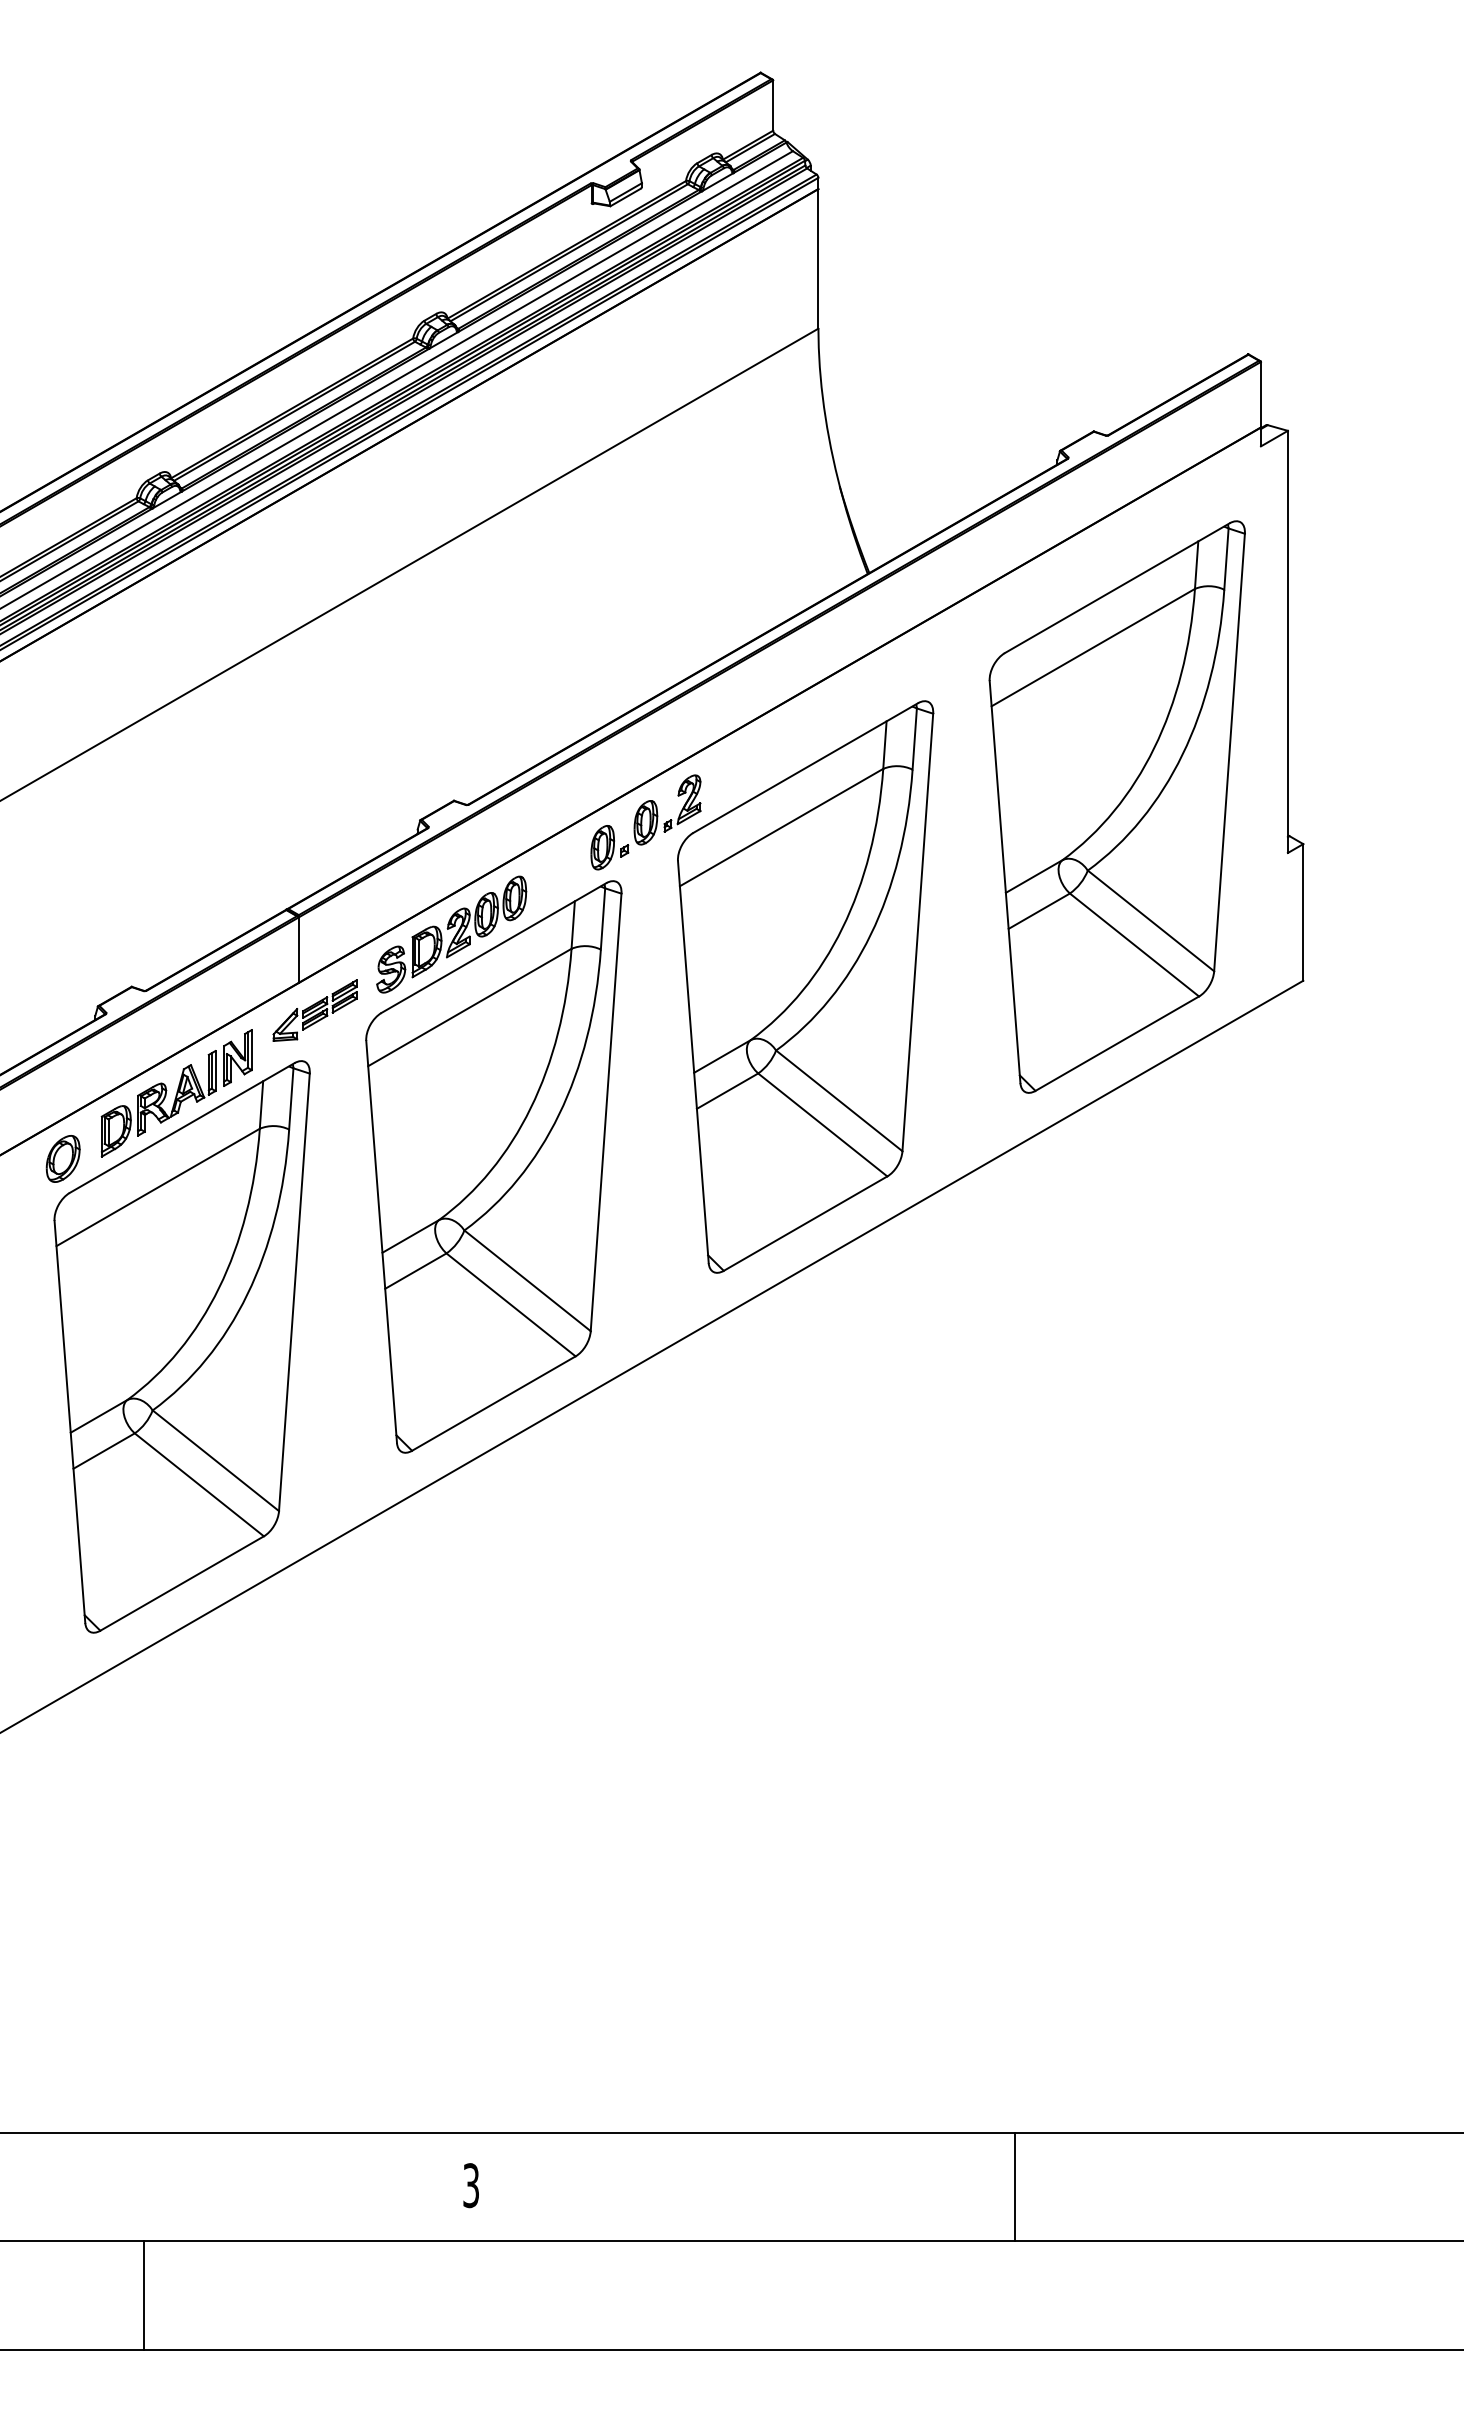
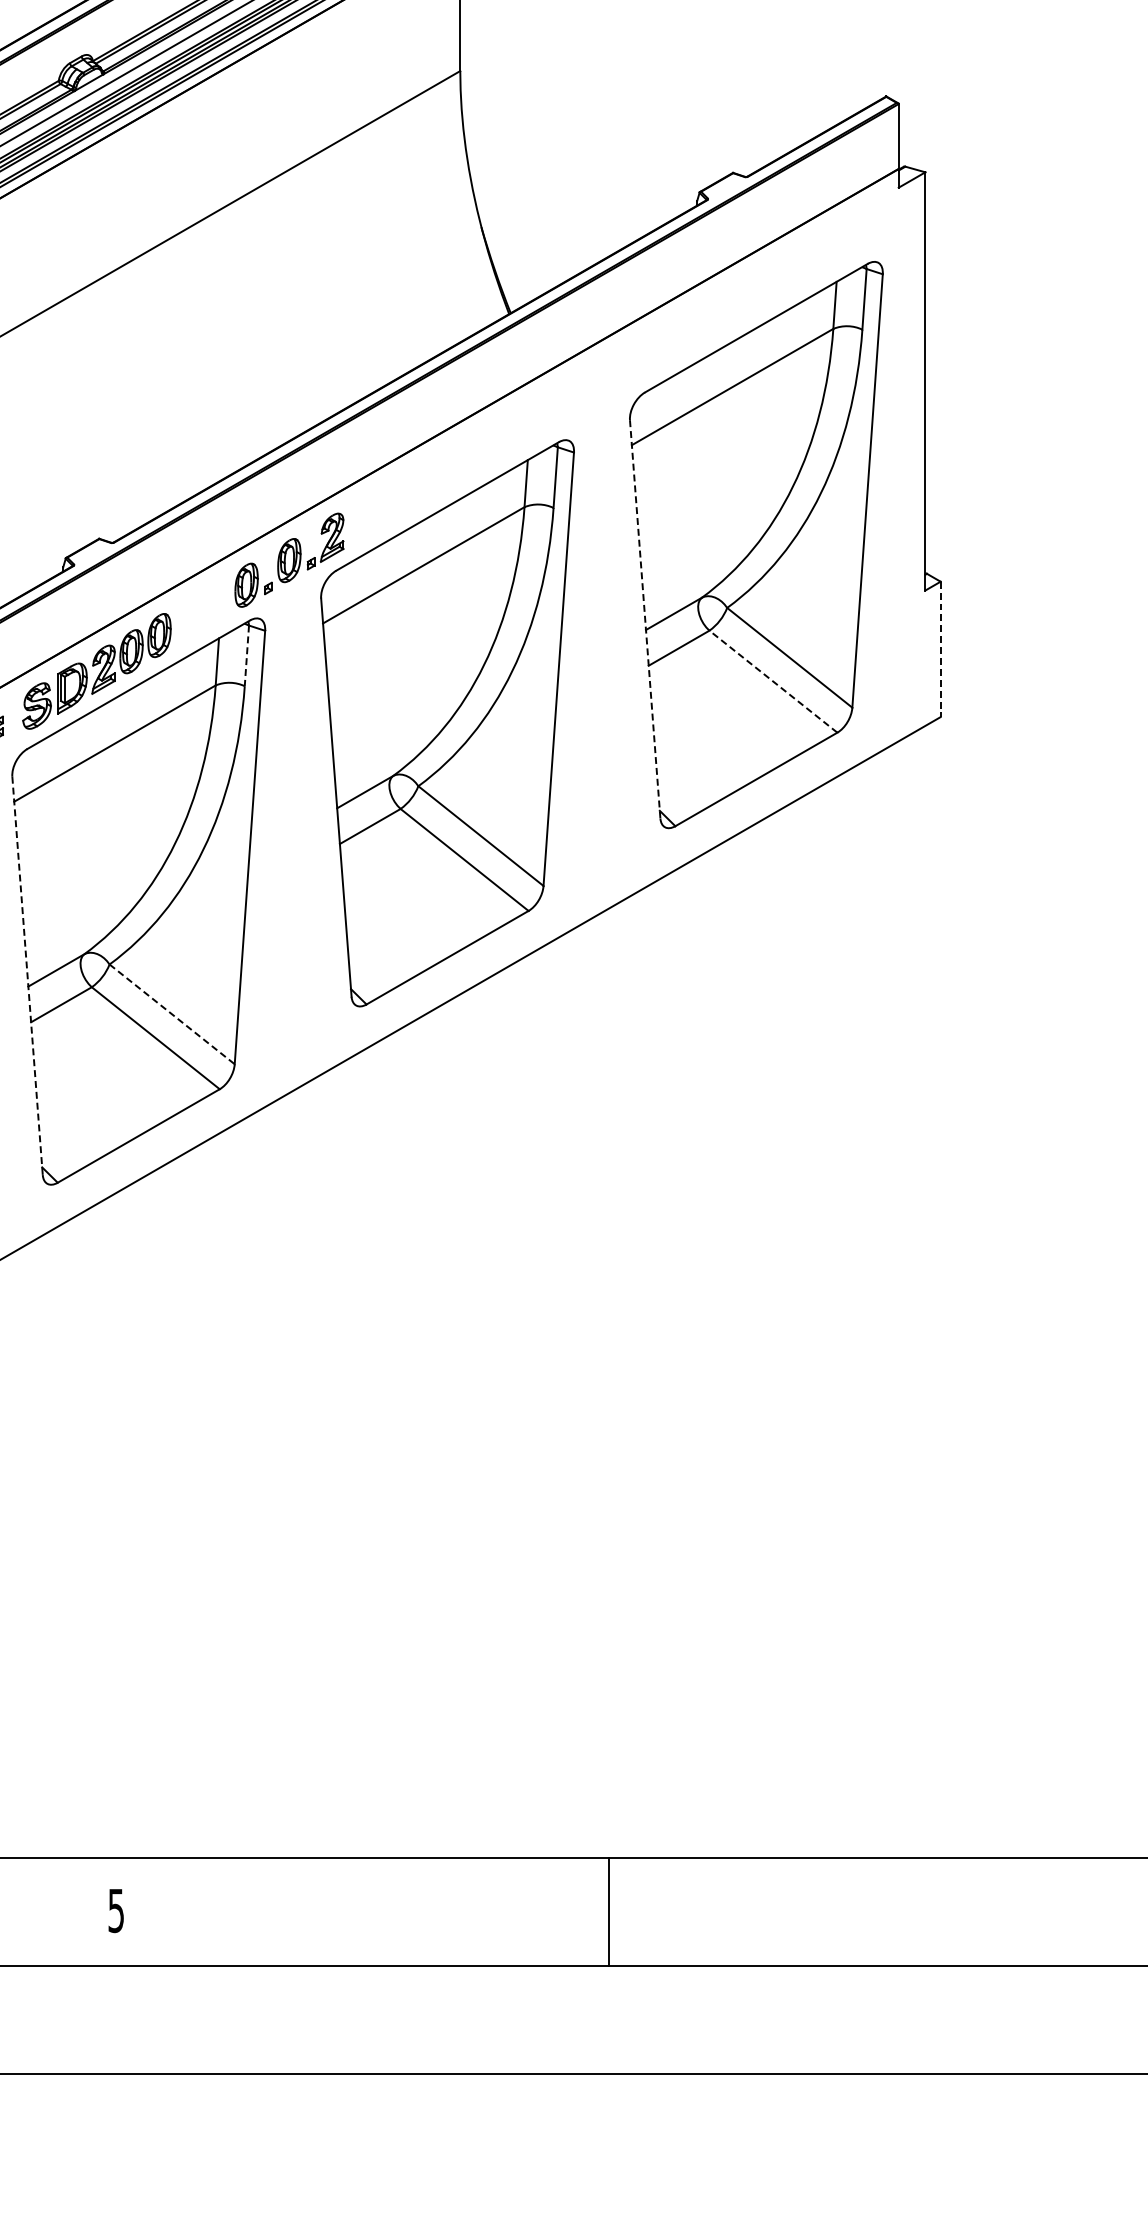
line: (1005, 882) -> (645, 619), solid -> dashed
line: (1303, 912) -> (940, 649), solid -> dashed
line: (603, 918) -> (247, 655), solid -> dashed
line: (1134, 945) -> (773, 682), solid -> dashed
line: (381, 1242) -> (27, 976), solid -> dashed
line: (527, 1280) -> (172, 1014), solid -> dashed
text: (470, 2185) -> (115, 1910), 3 -> 5
line: (1014, 2186) -> (608, 1911), moved

